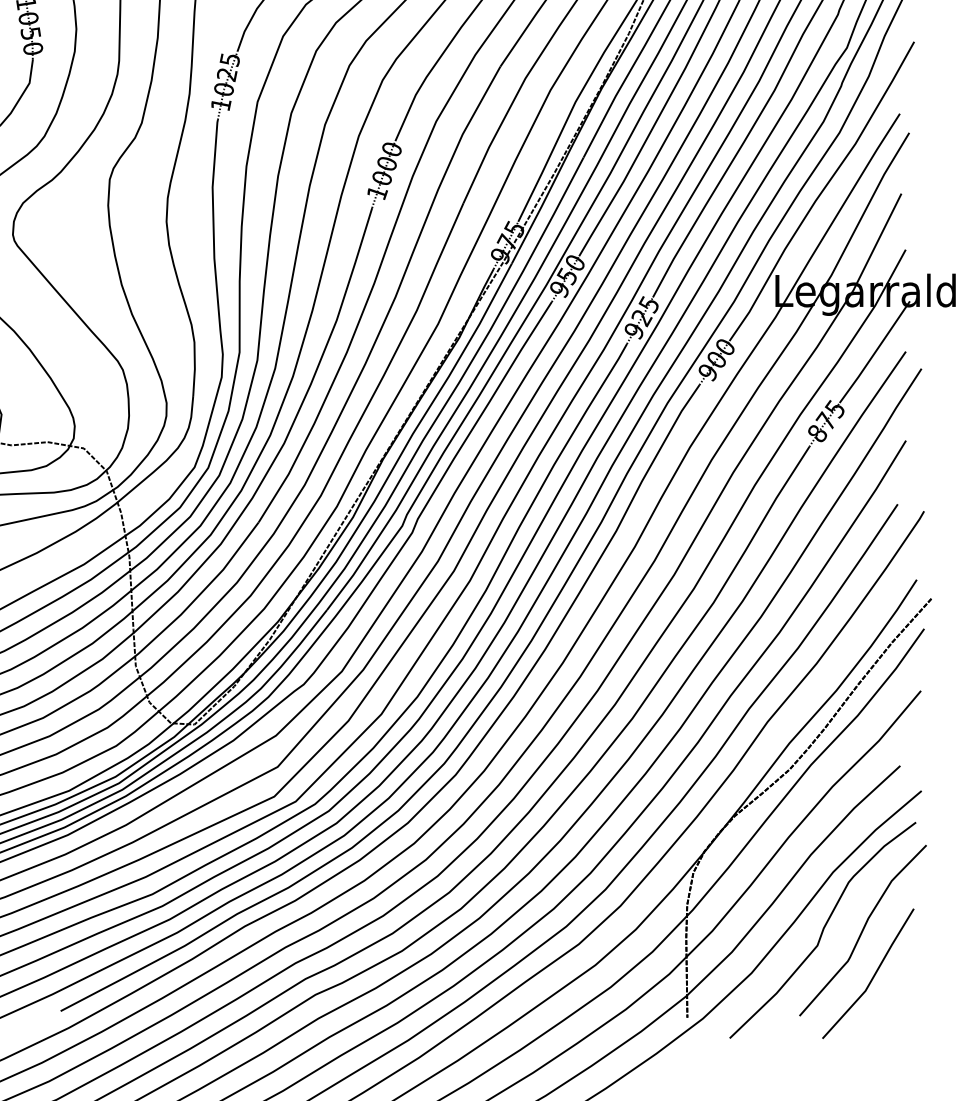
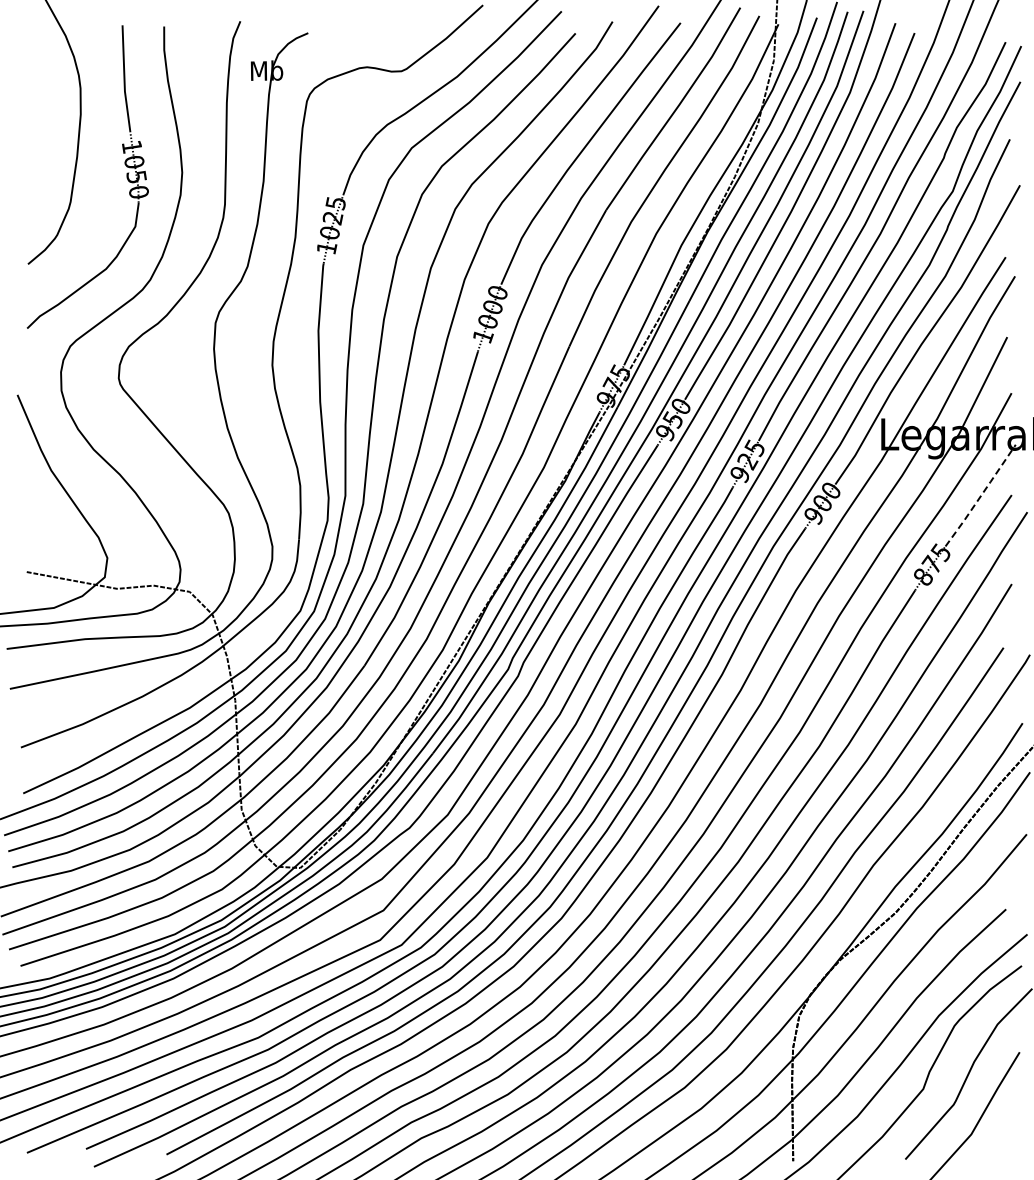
line: (875, 352) -> (981, 495), solid -> dashed

